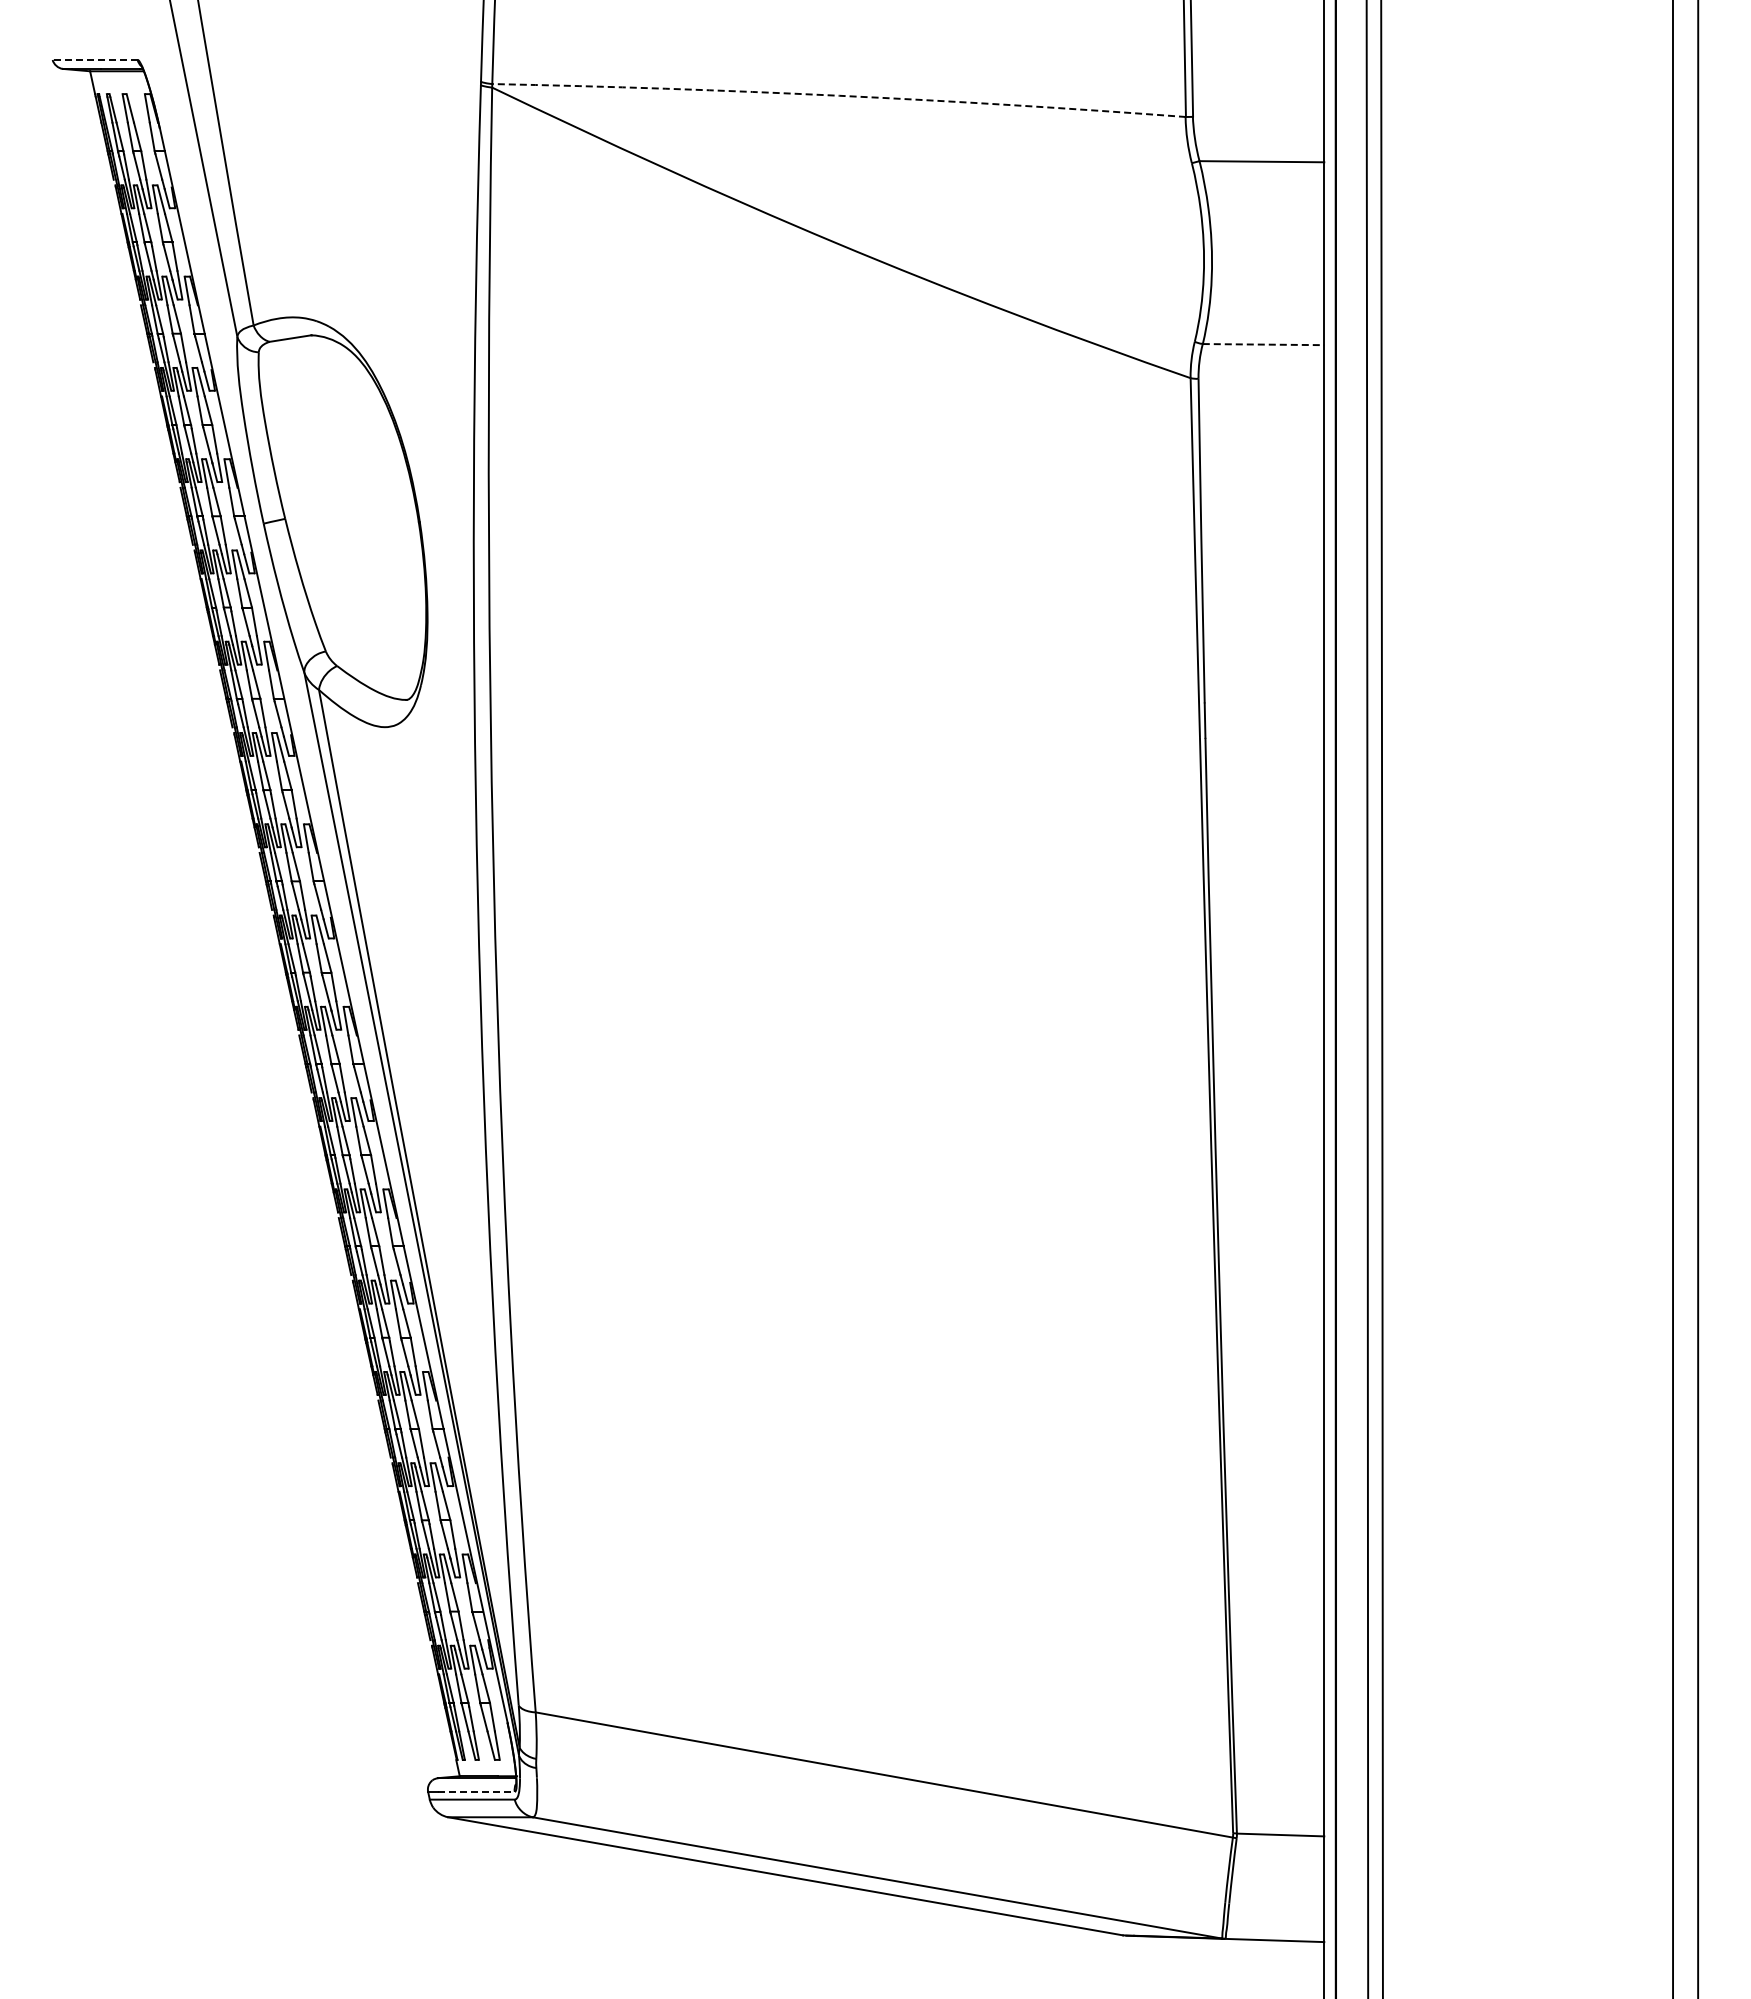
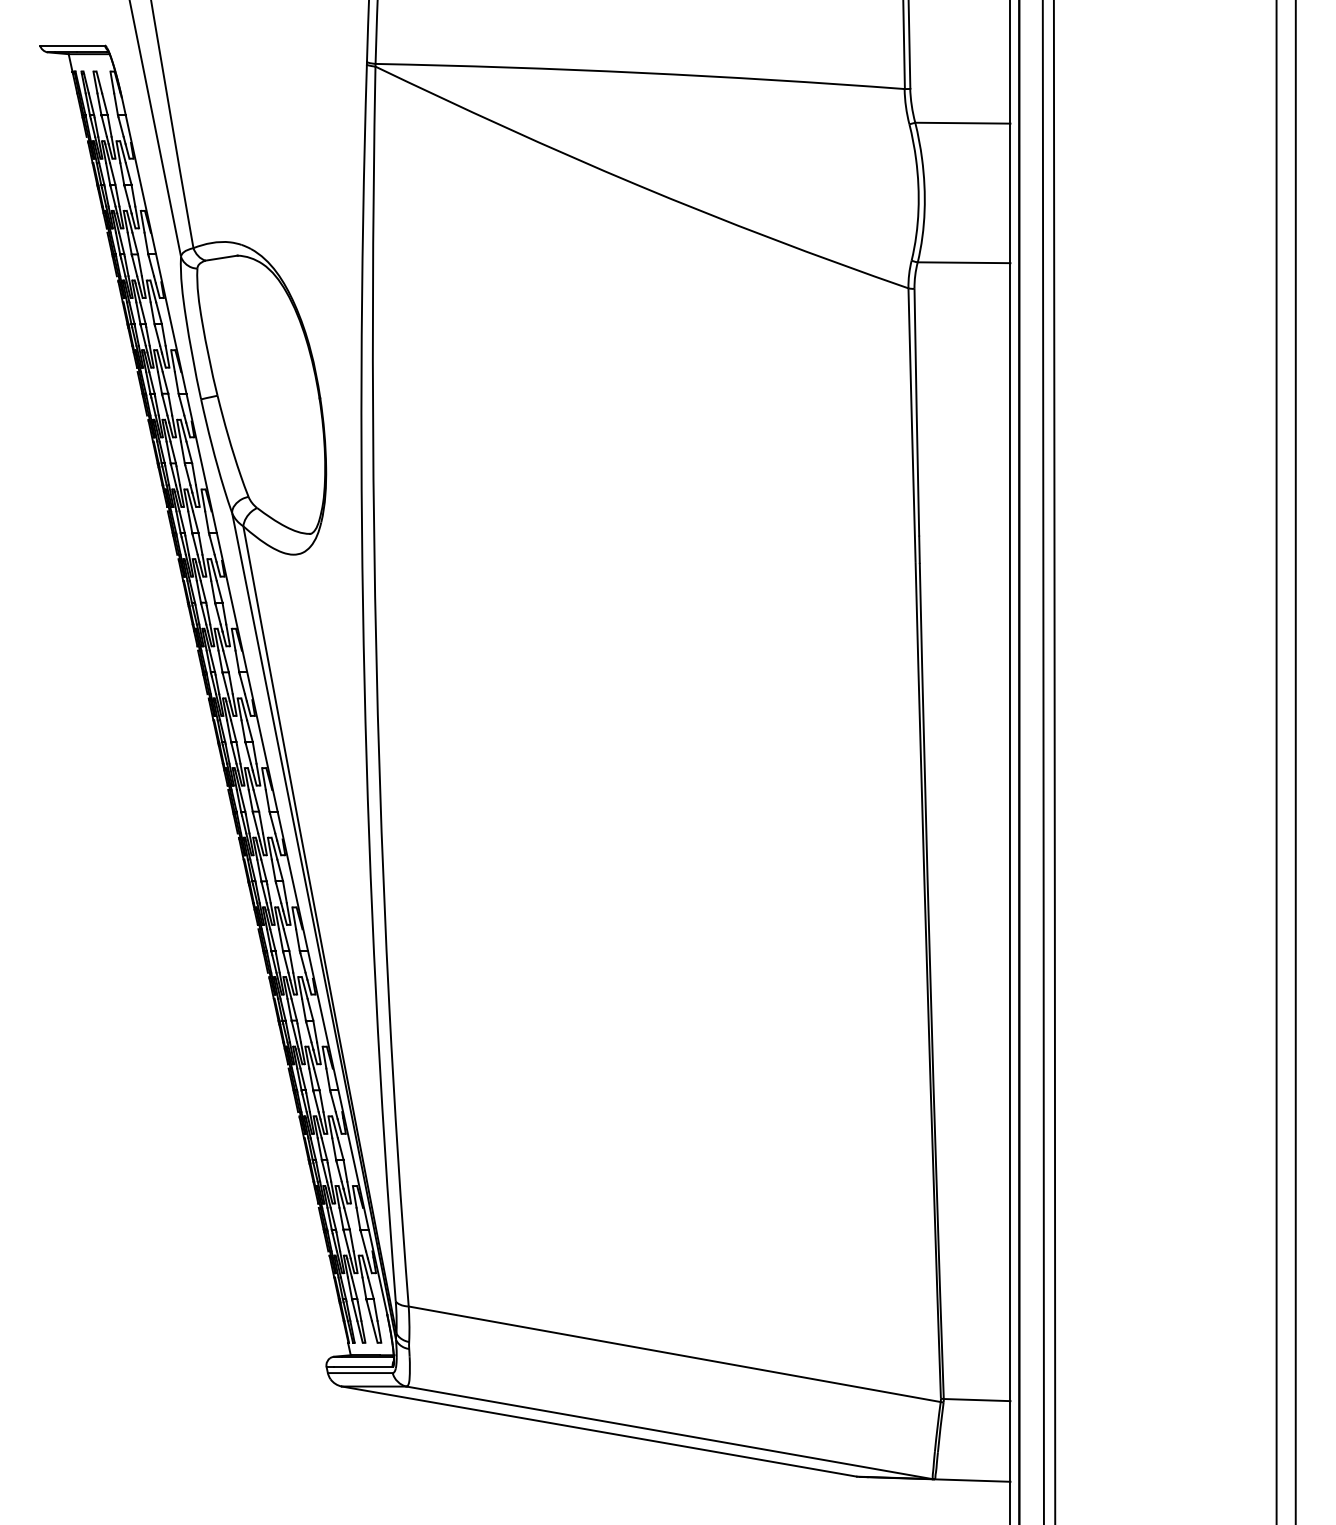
line: (94, 59) -> (72, 45), dashed -> solid
arc: (839, 95) -> (640, 72), dashed -> solid
line: (1263, 344) -> (964, 262), dashed -> solid
line: (476, 1791) -> (363, 1366), dashed -> solid

